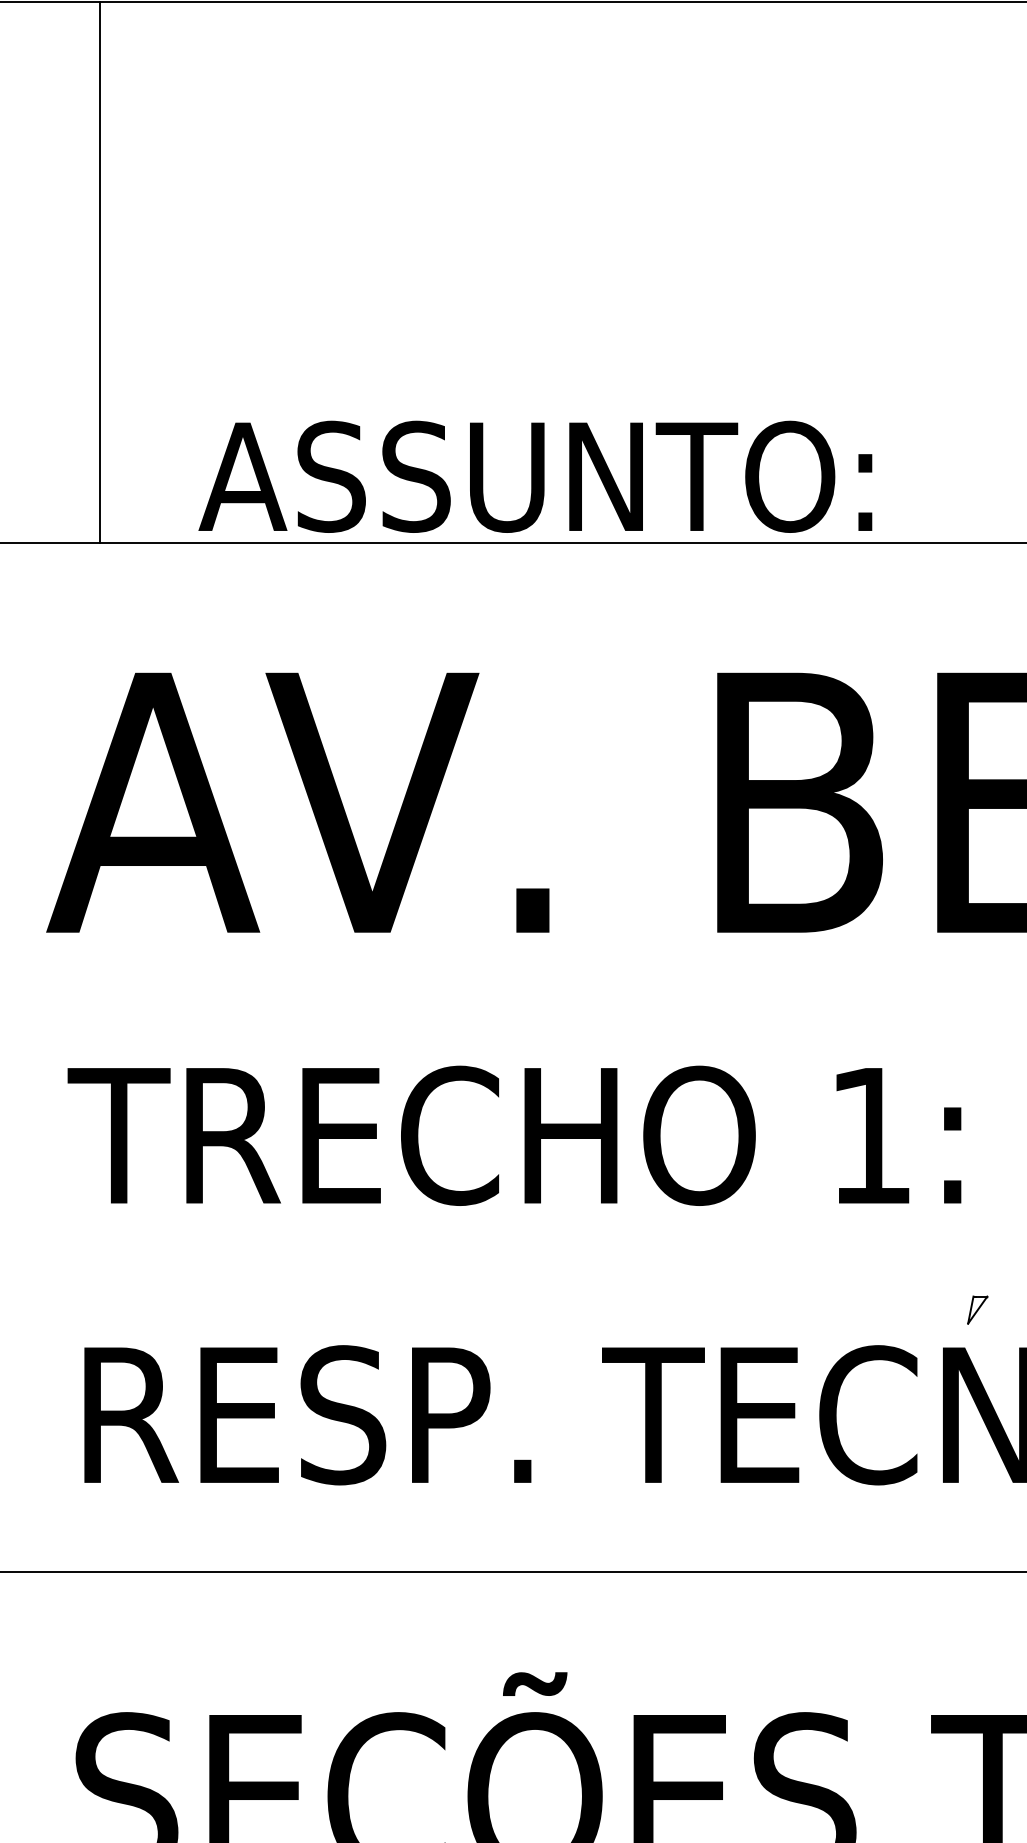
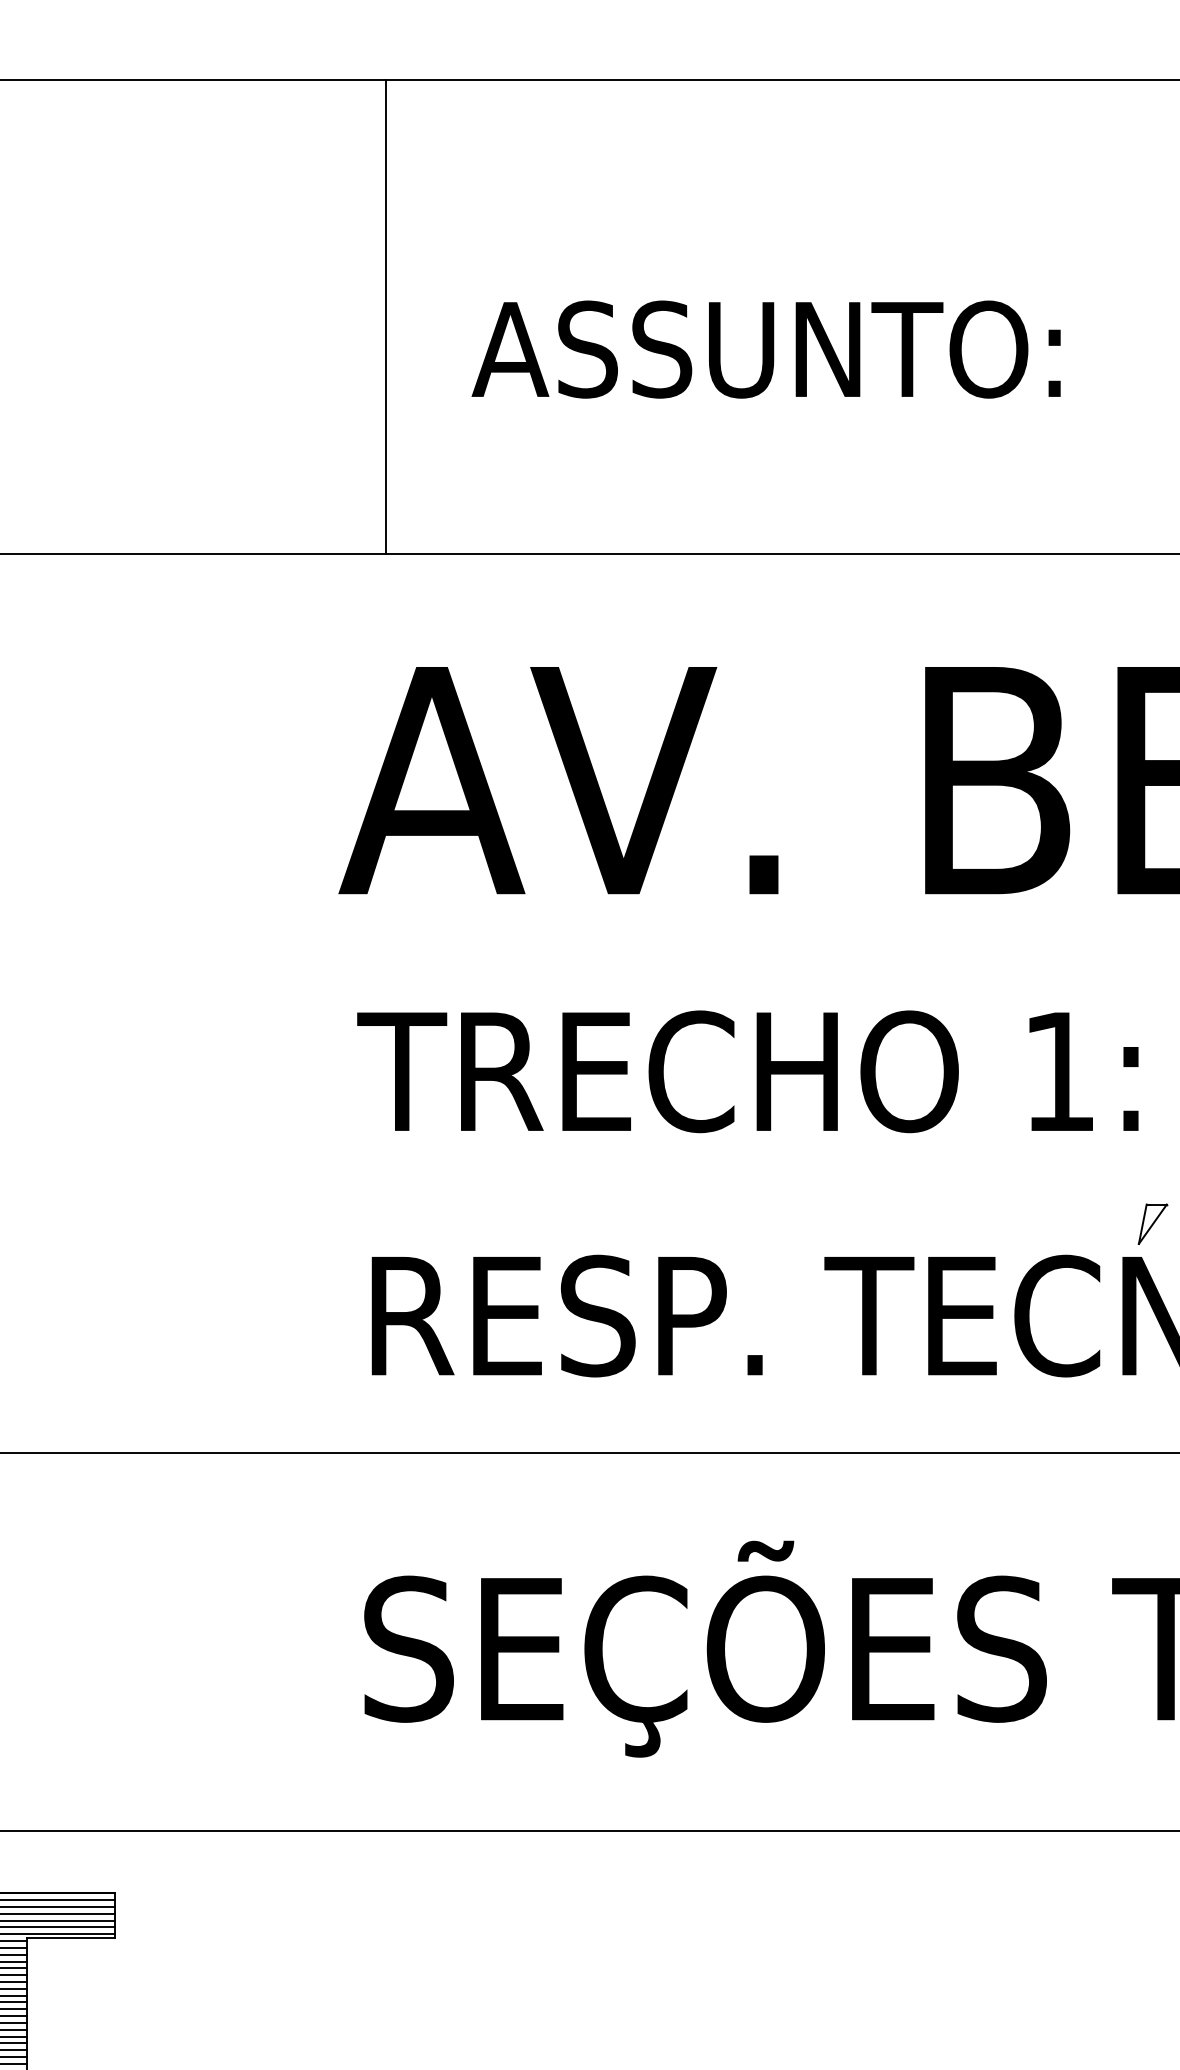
text: (534, 476) -> (765, 349), moved
part: (977, 1309) -> (1152, 1223), size x1.67

